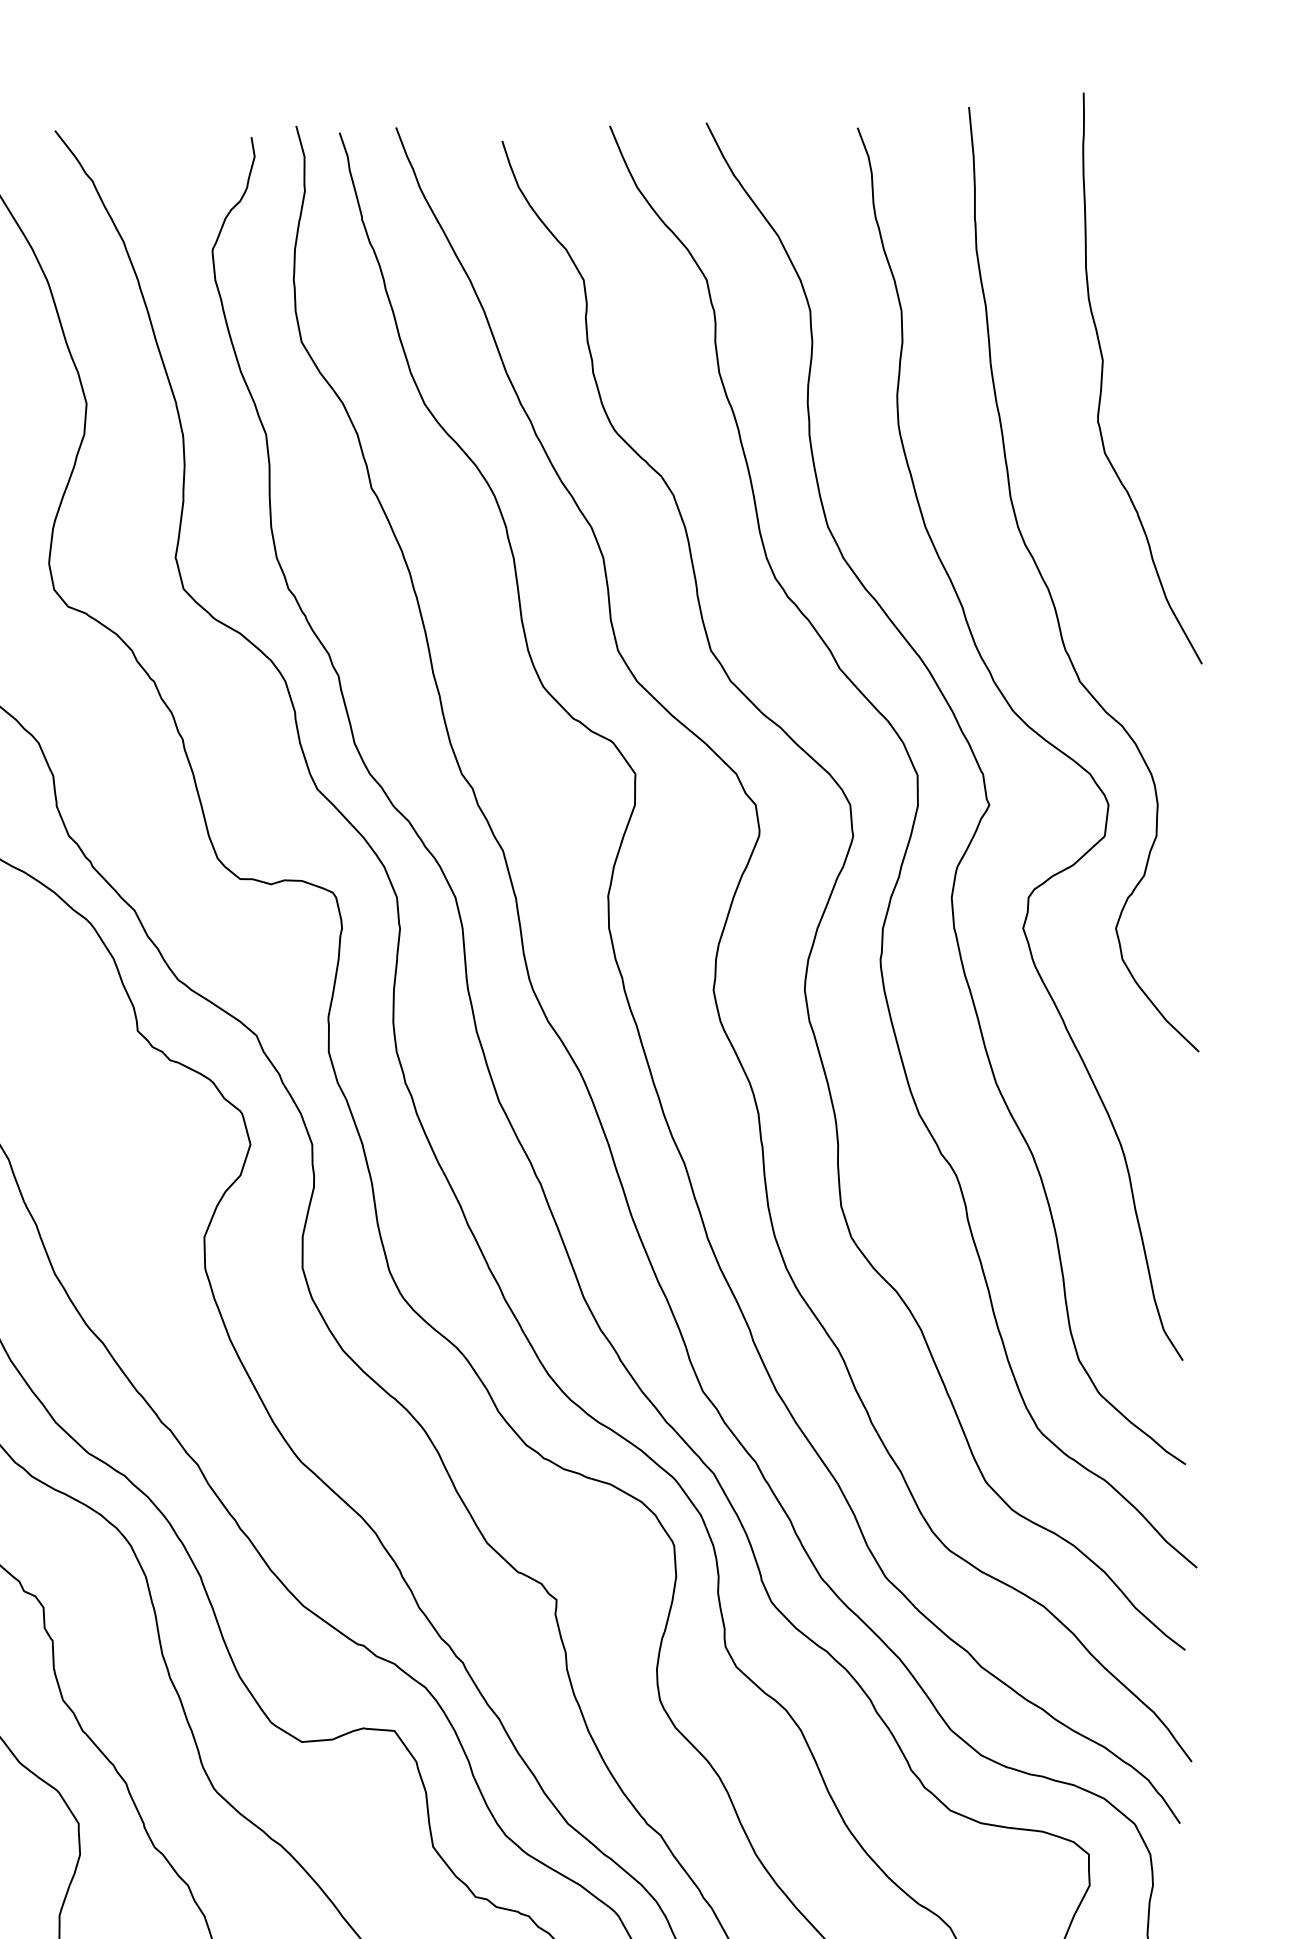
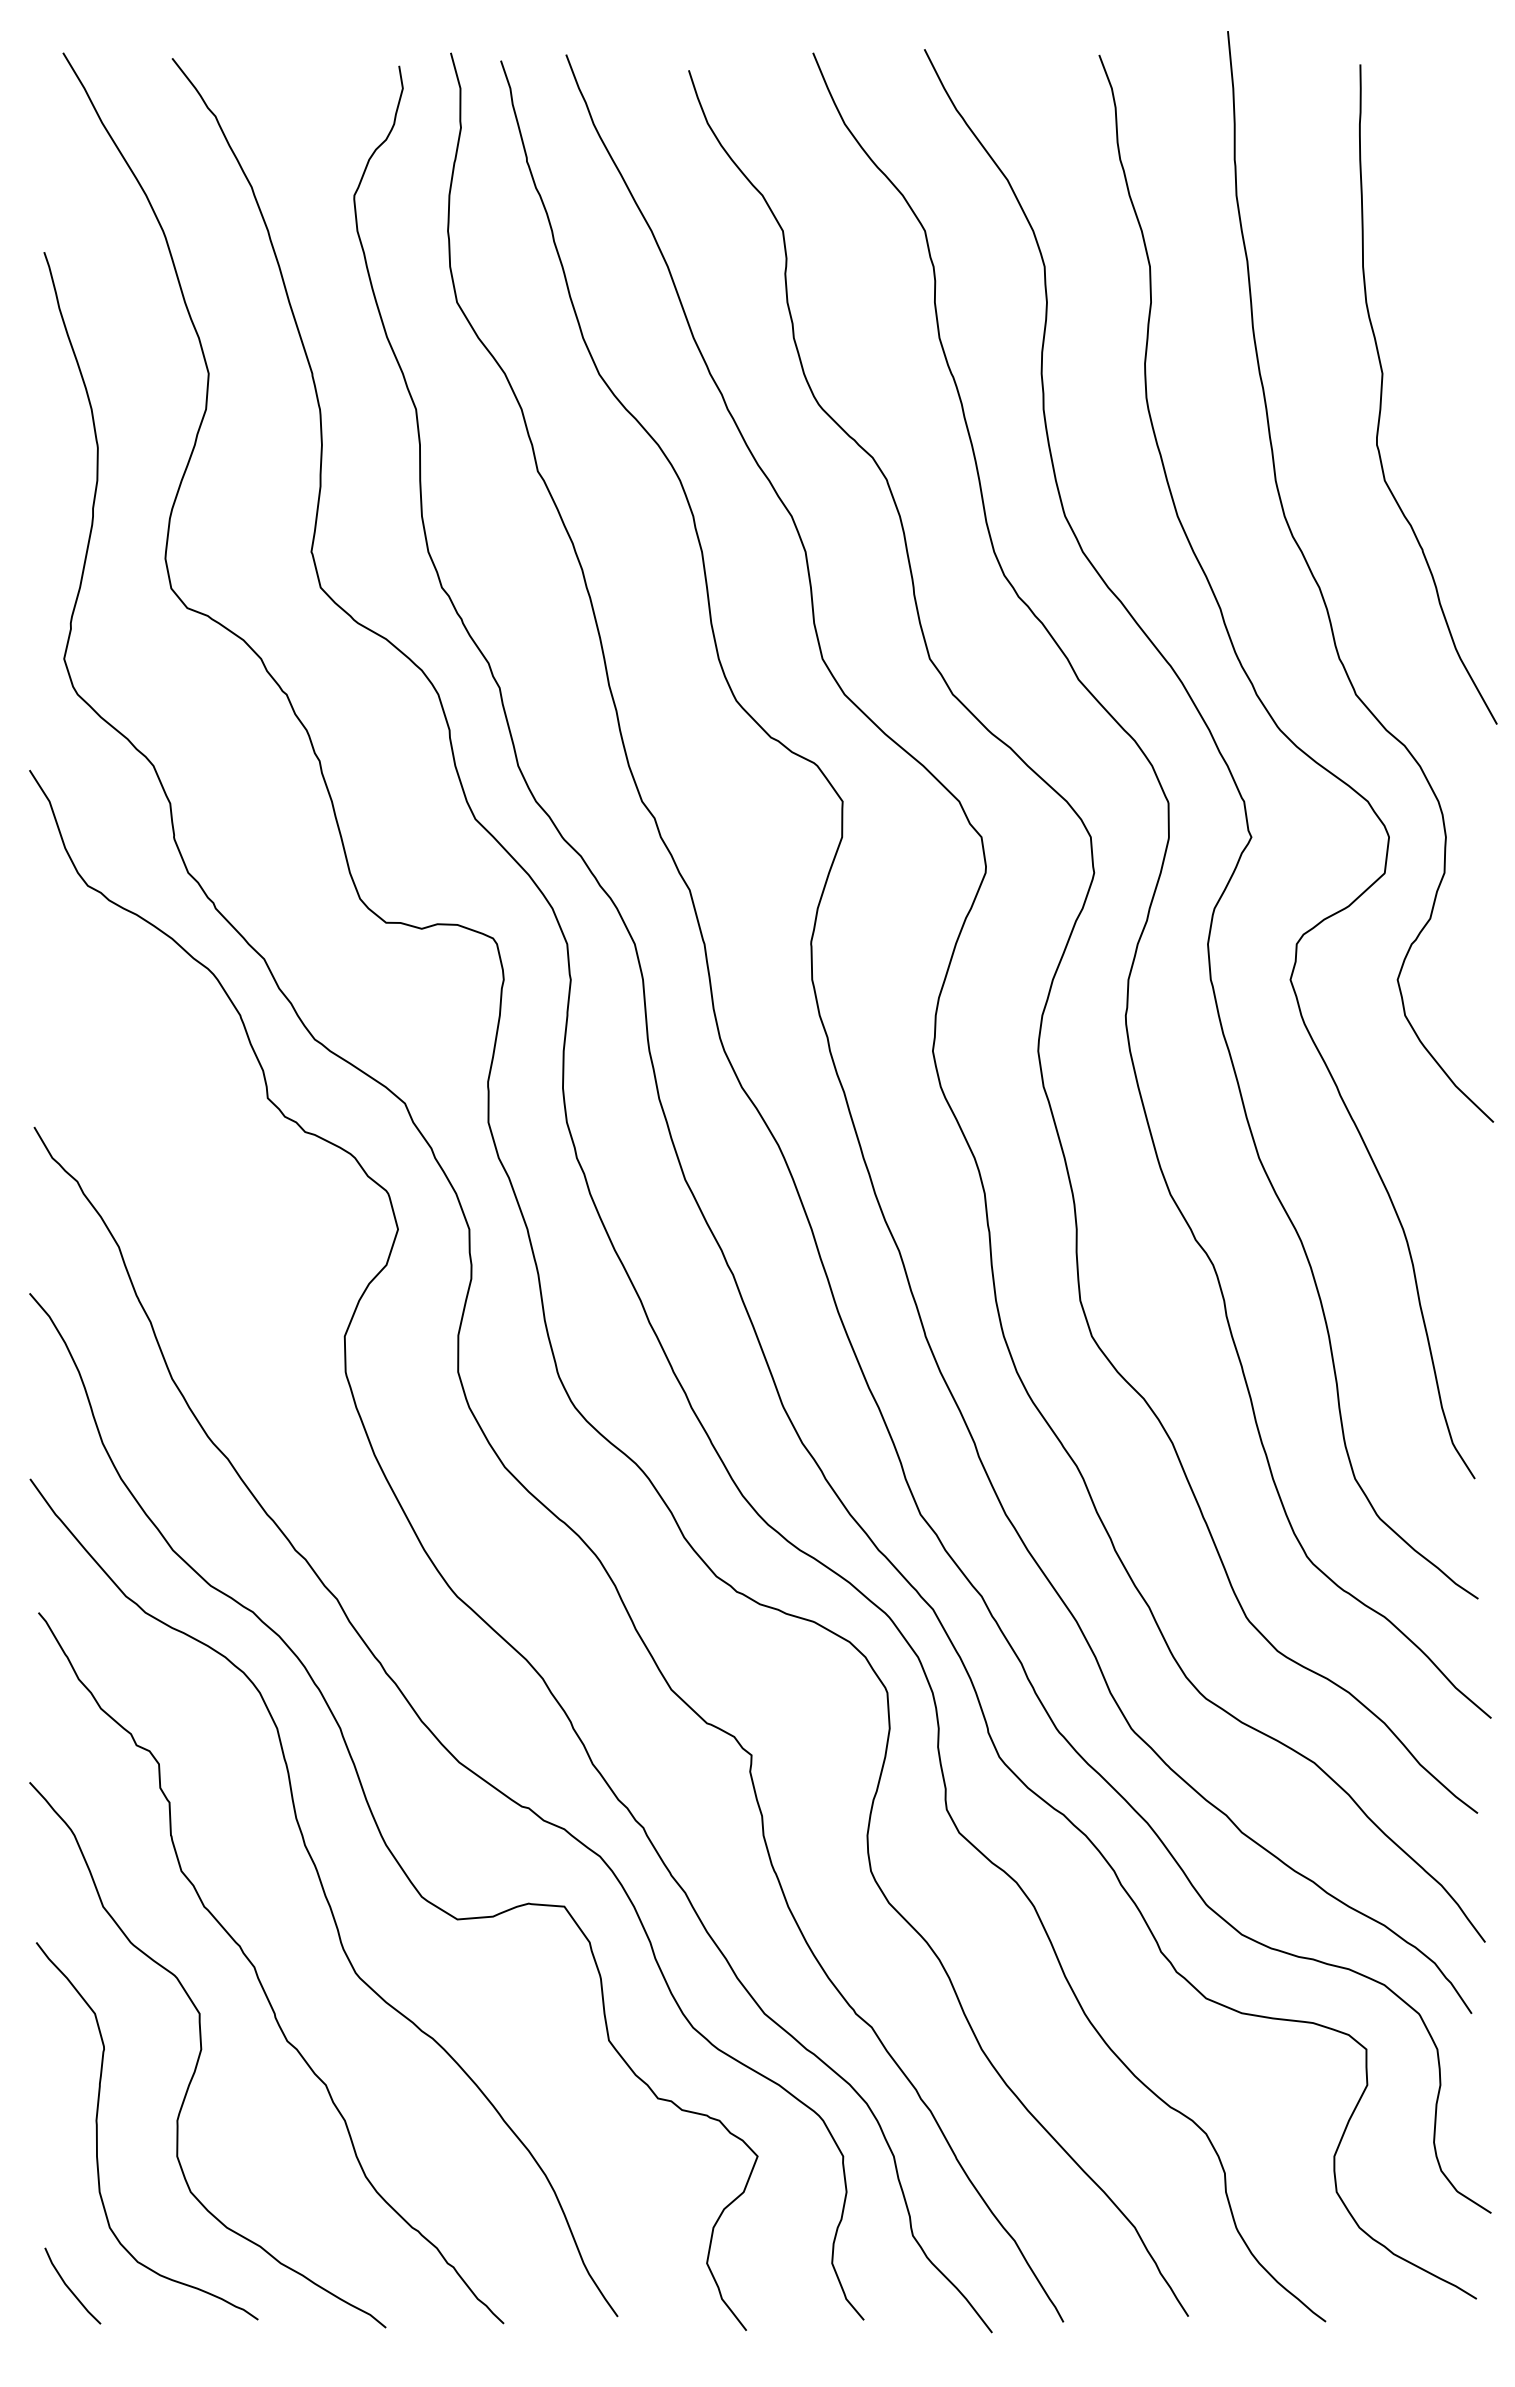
curve: (1102, 378) -> (1382, 394), moved

